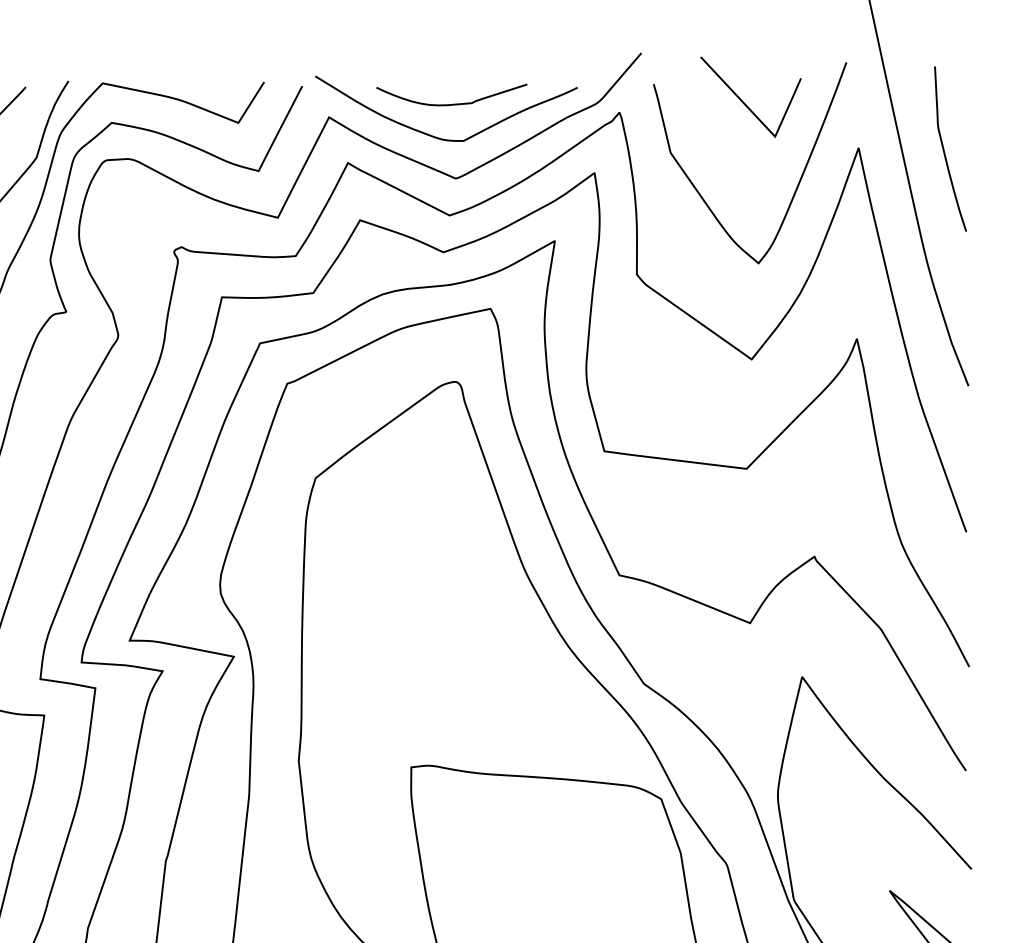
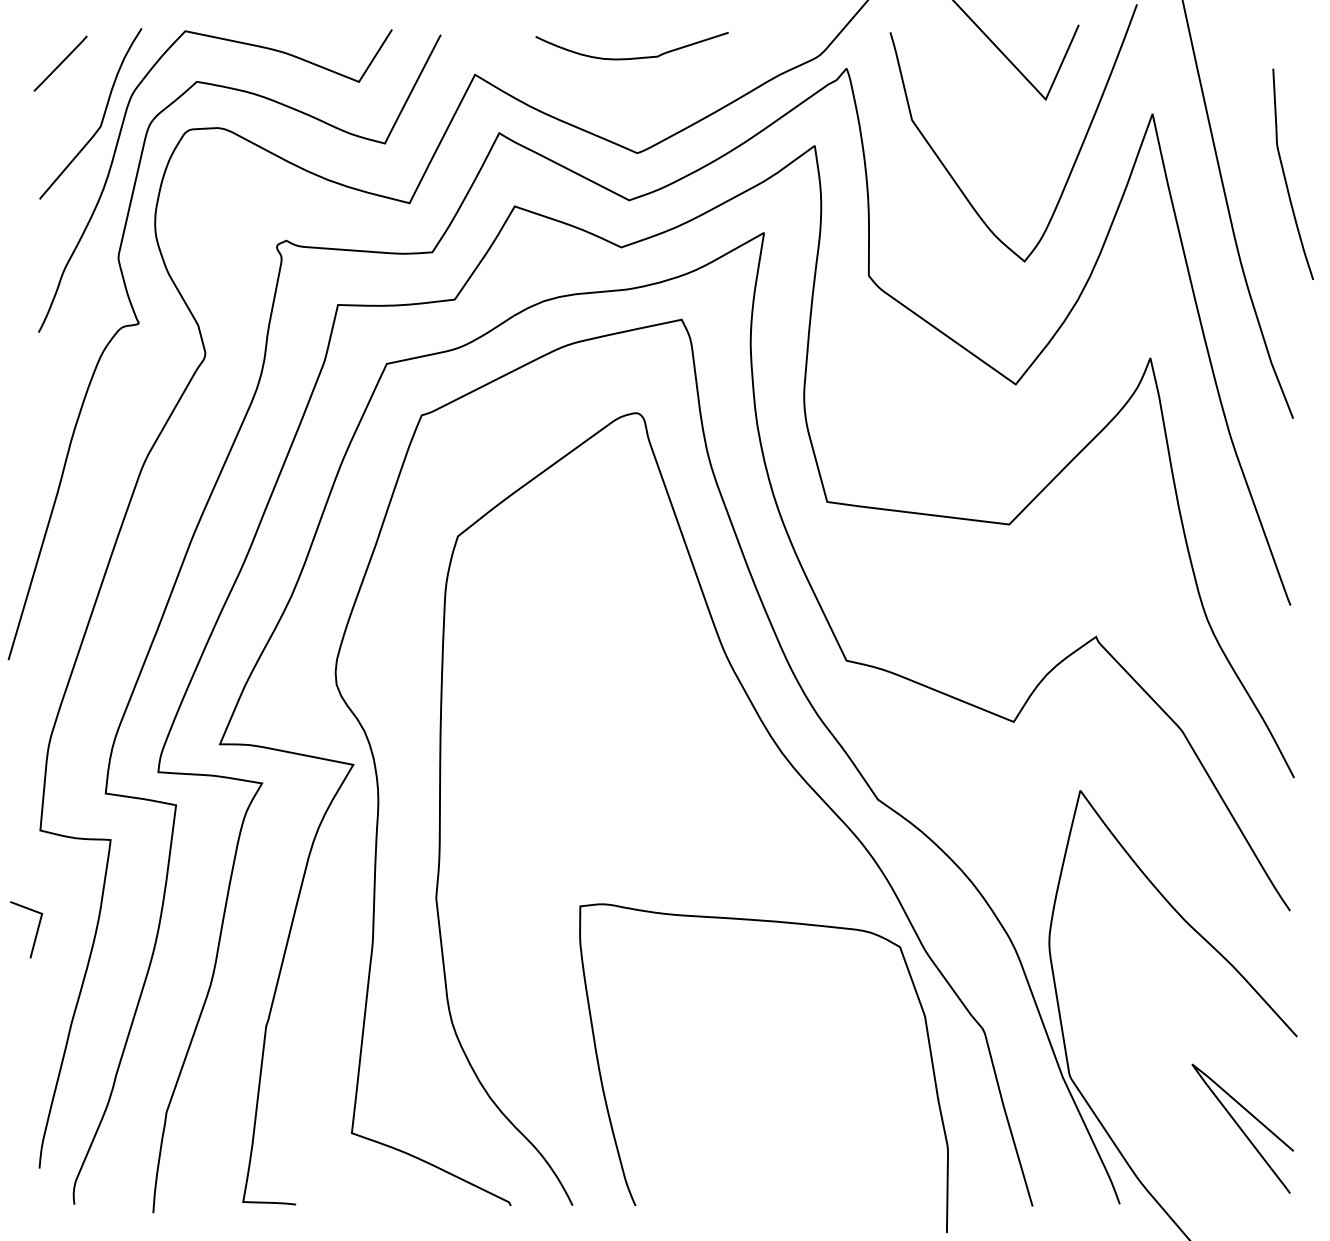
curve: (438, 137) -> (614, 100), removed
curve: (944, 149) -> (1285, 175), moved

